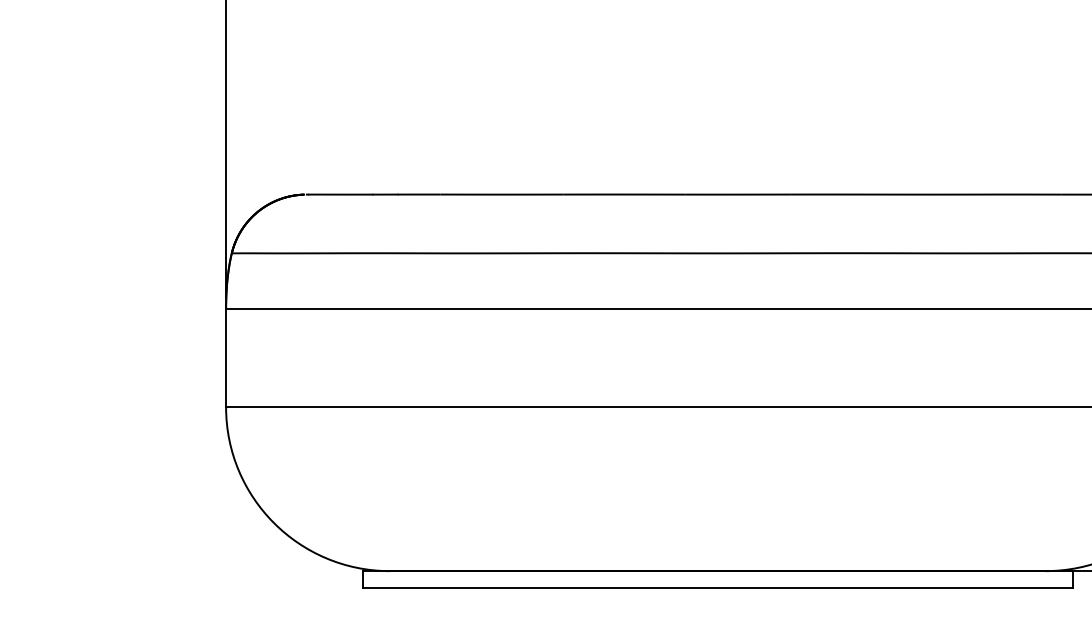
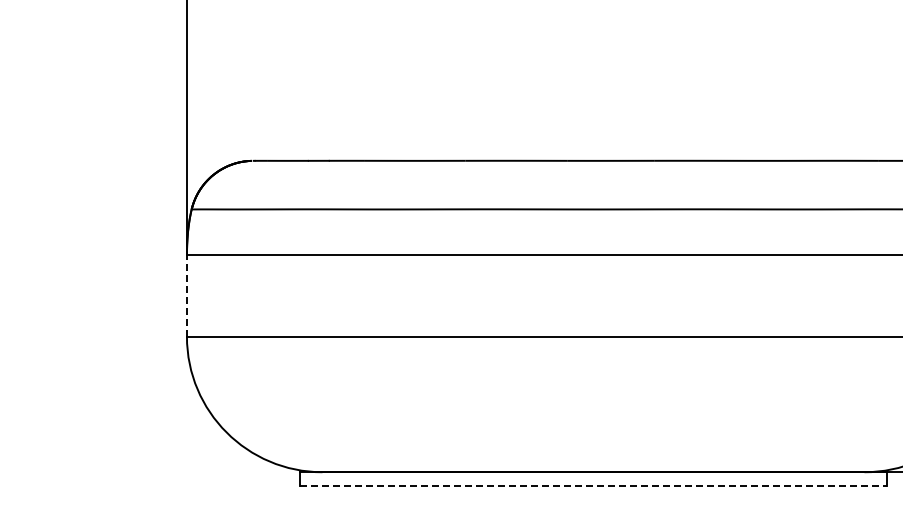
line: (225, 358) -> (186, 296), solid -> dashed
line: (717, 587) -> (593, 485), solid -> dashed

